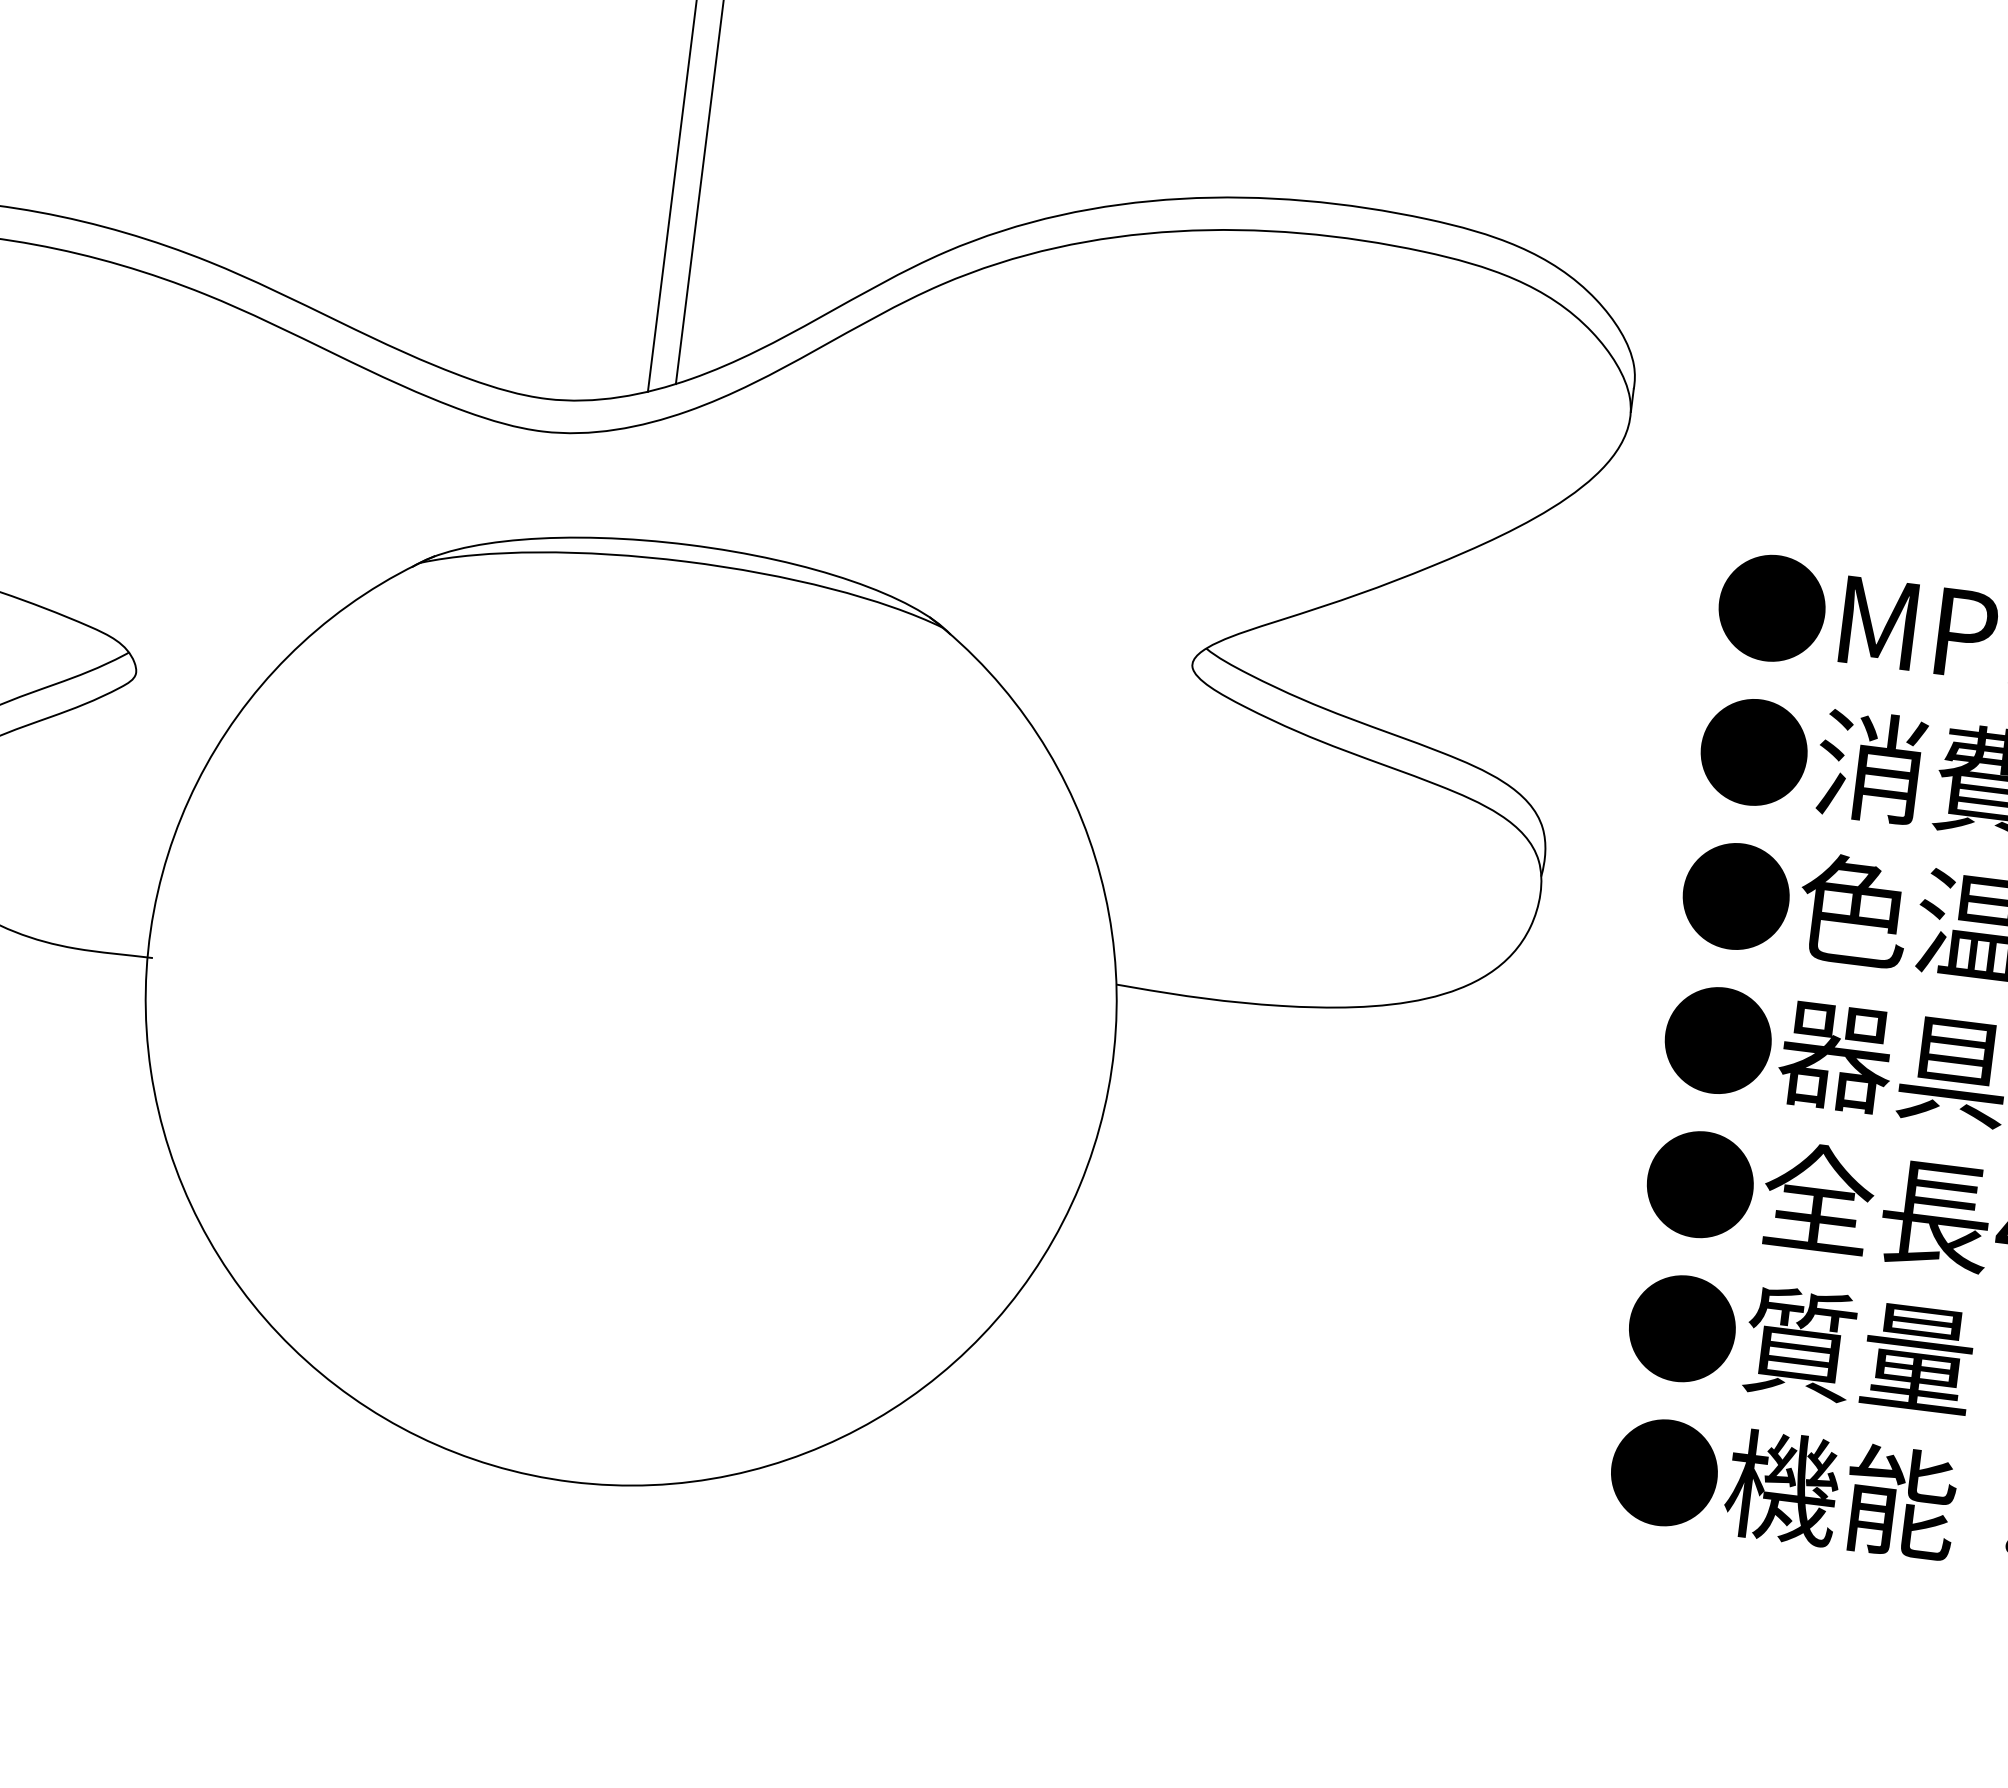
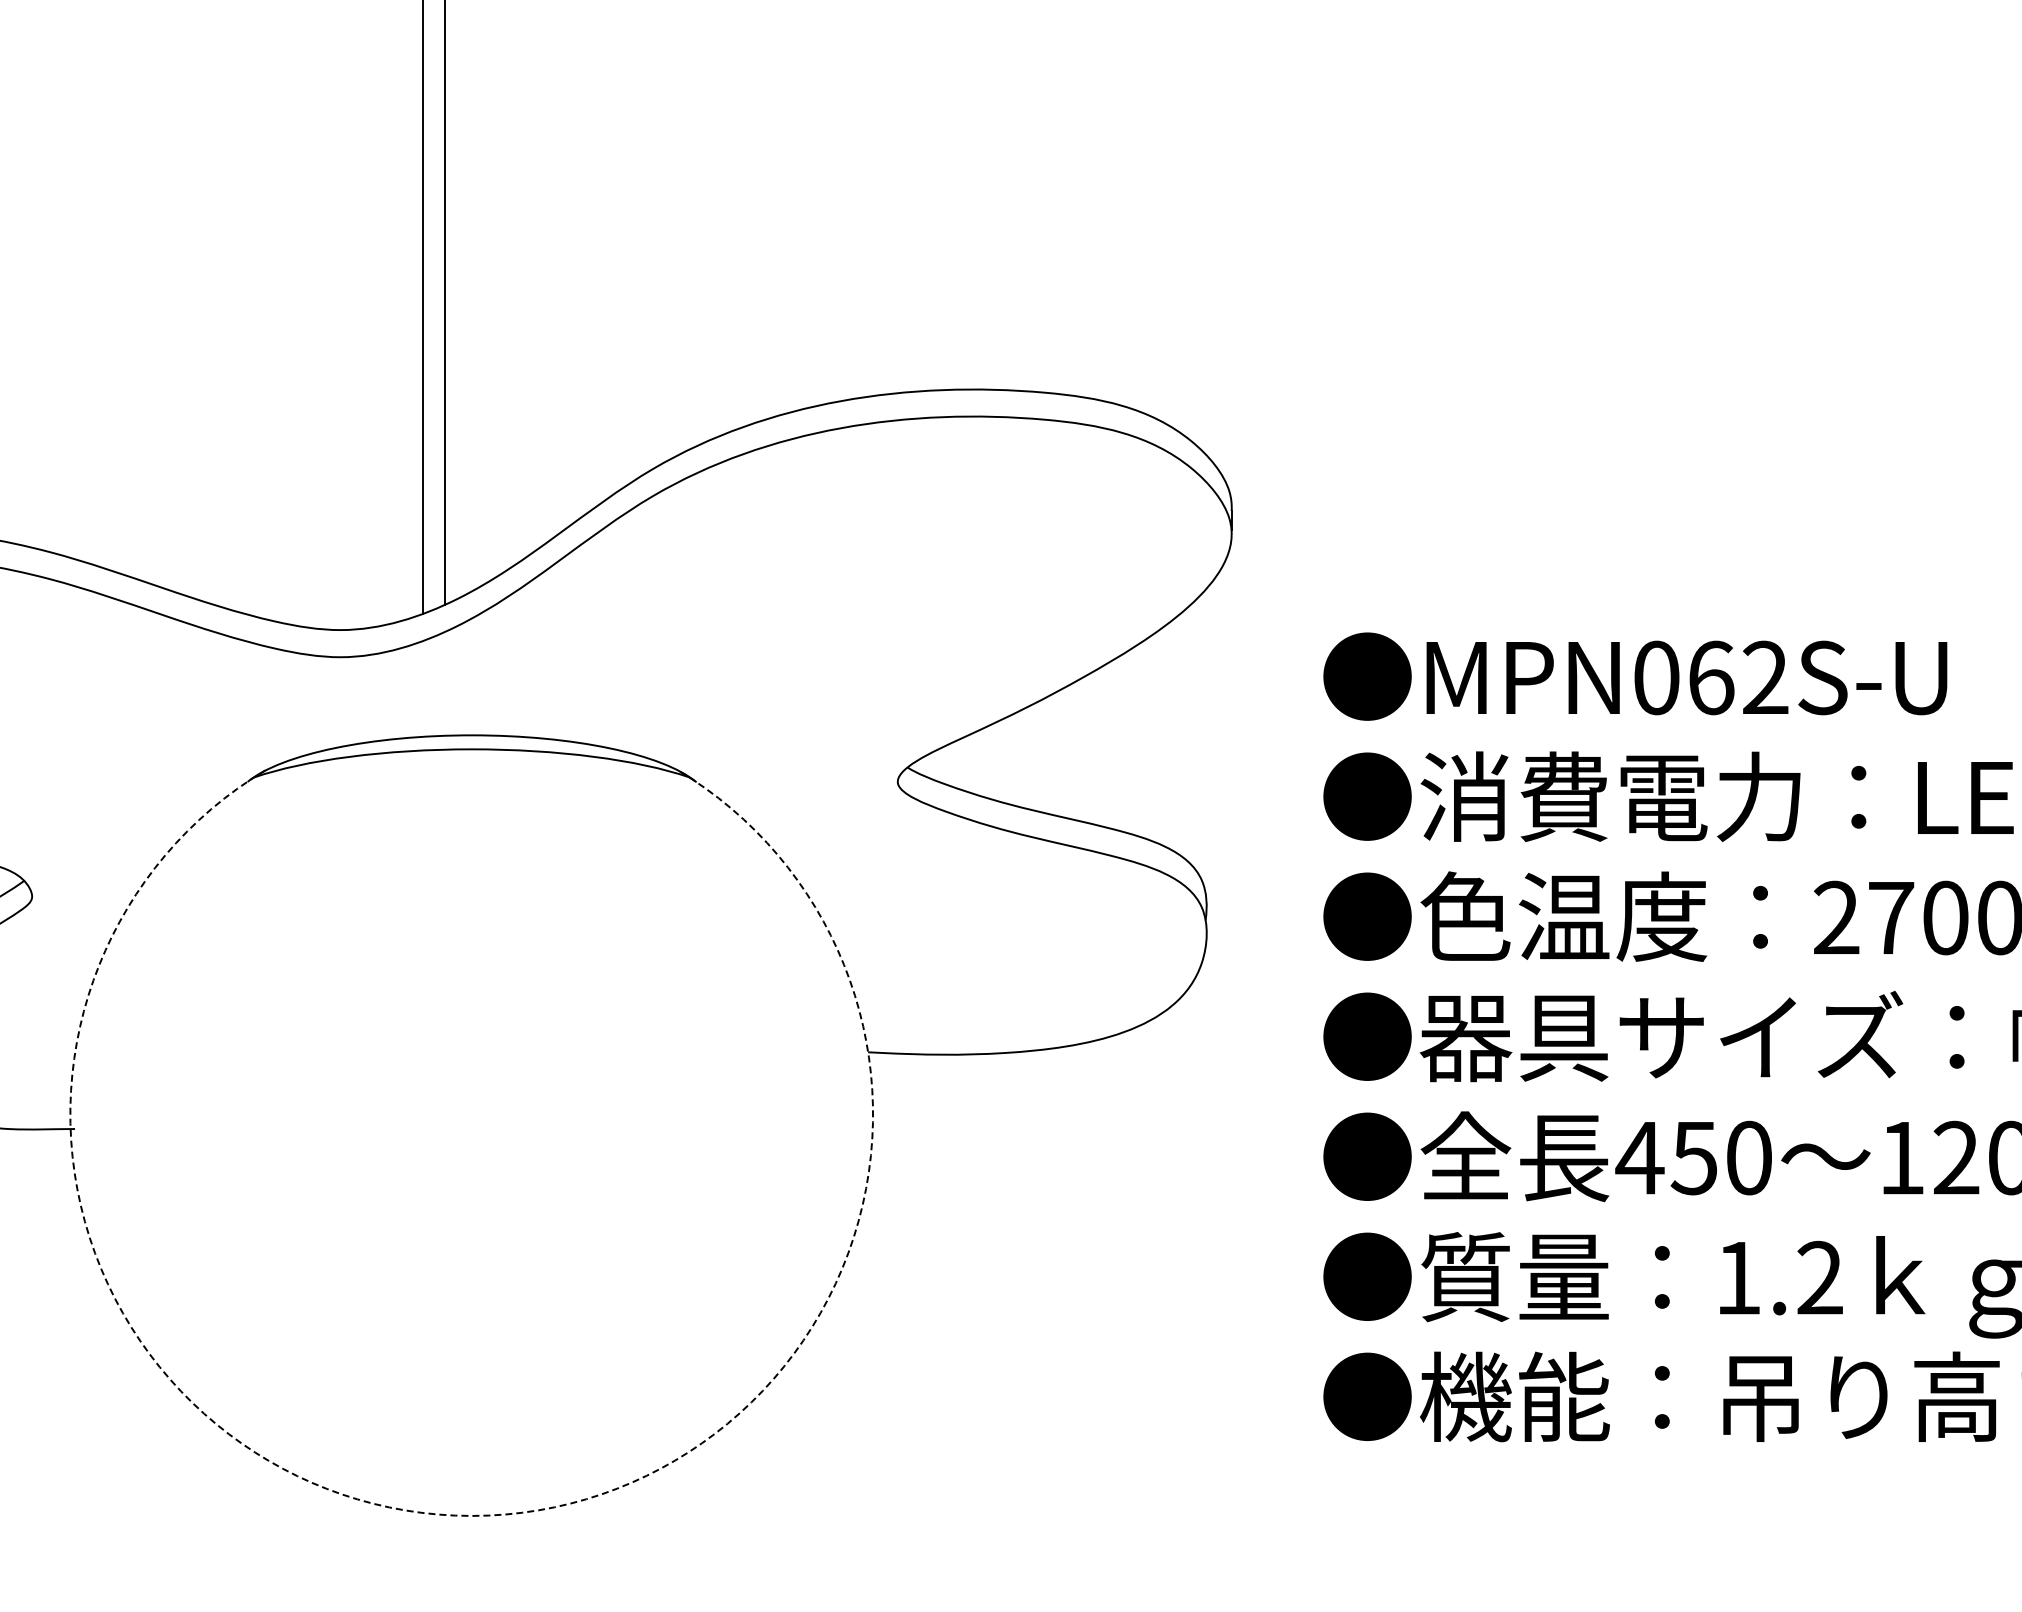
arc: (572, 1481) -> (472, 1515), solid -> dashed

